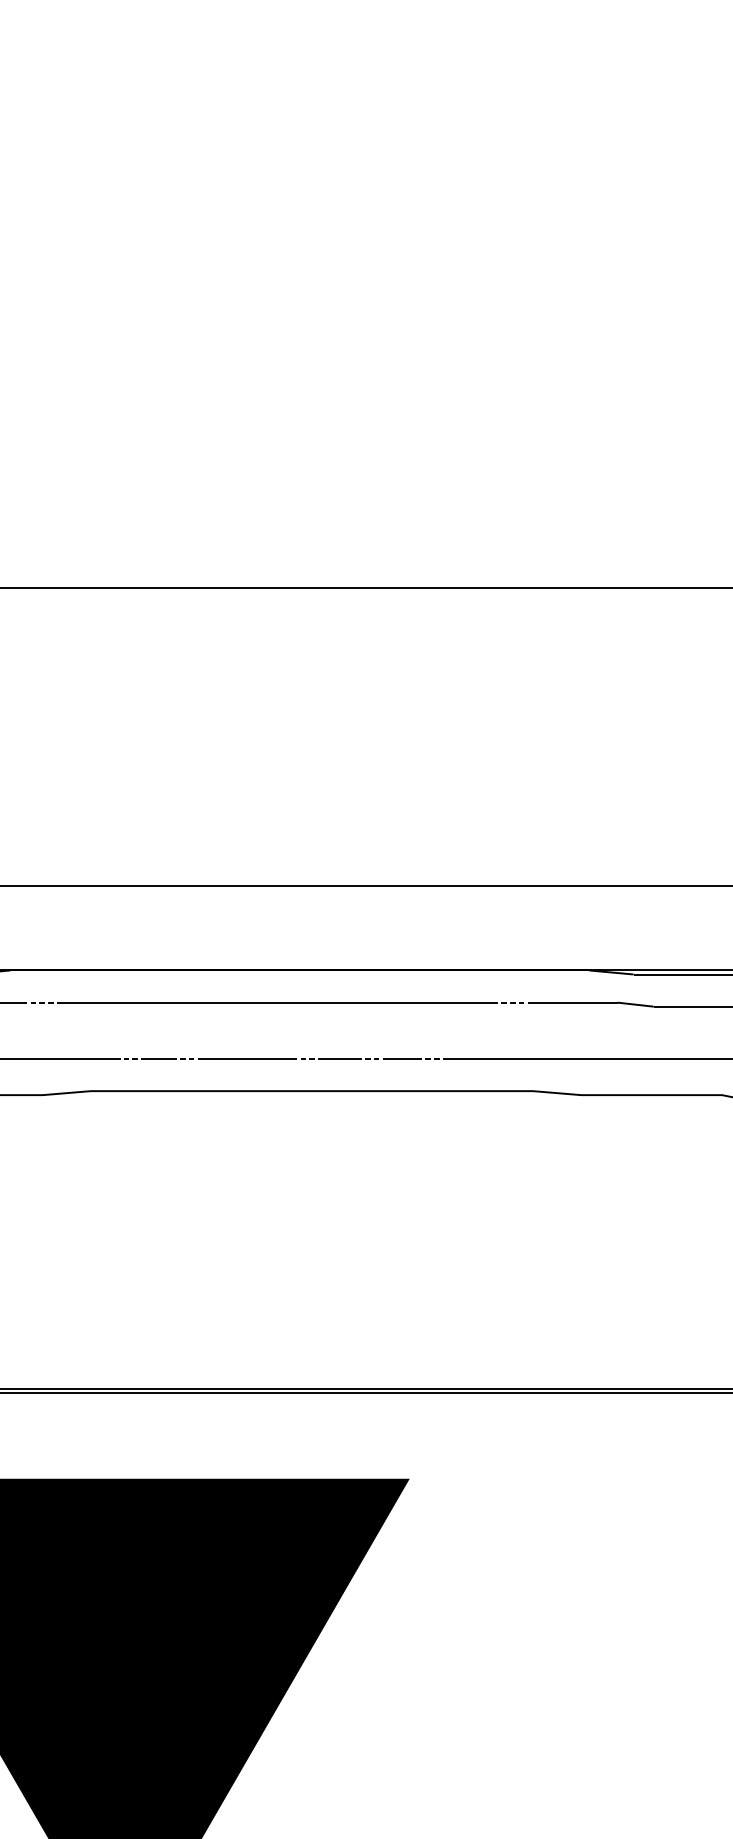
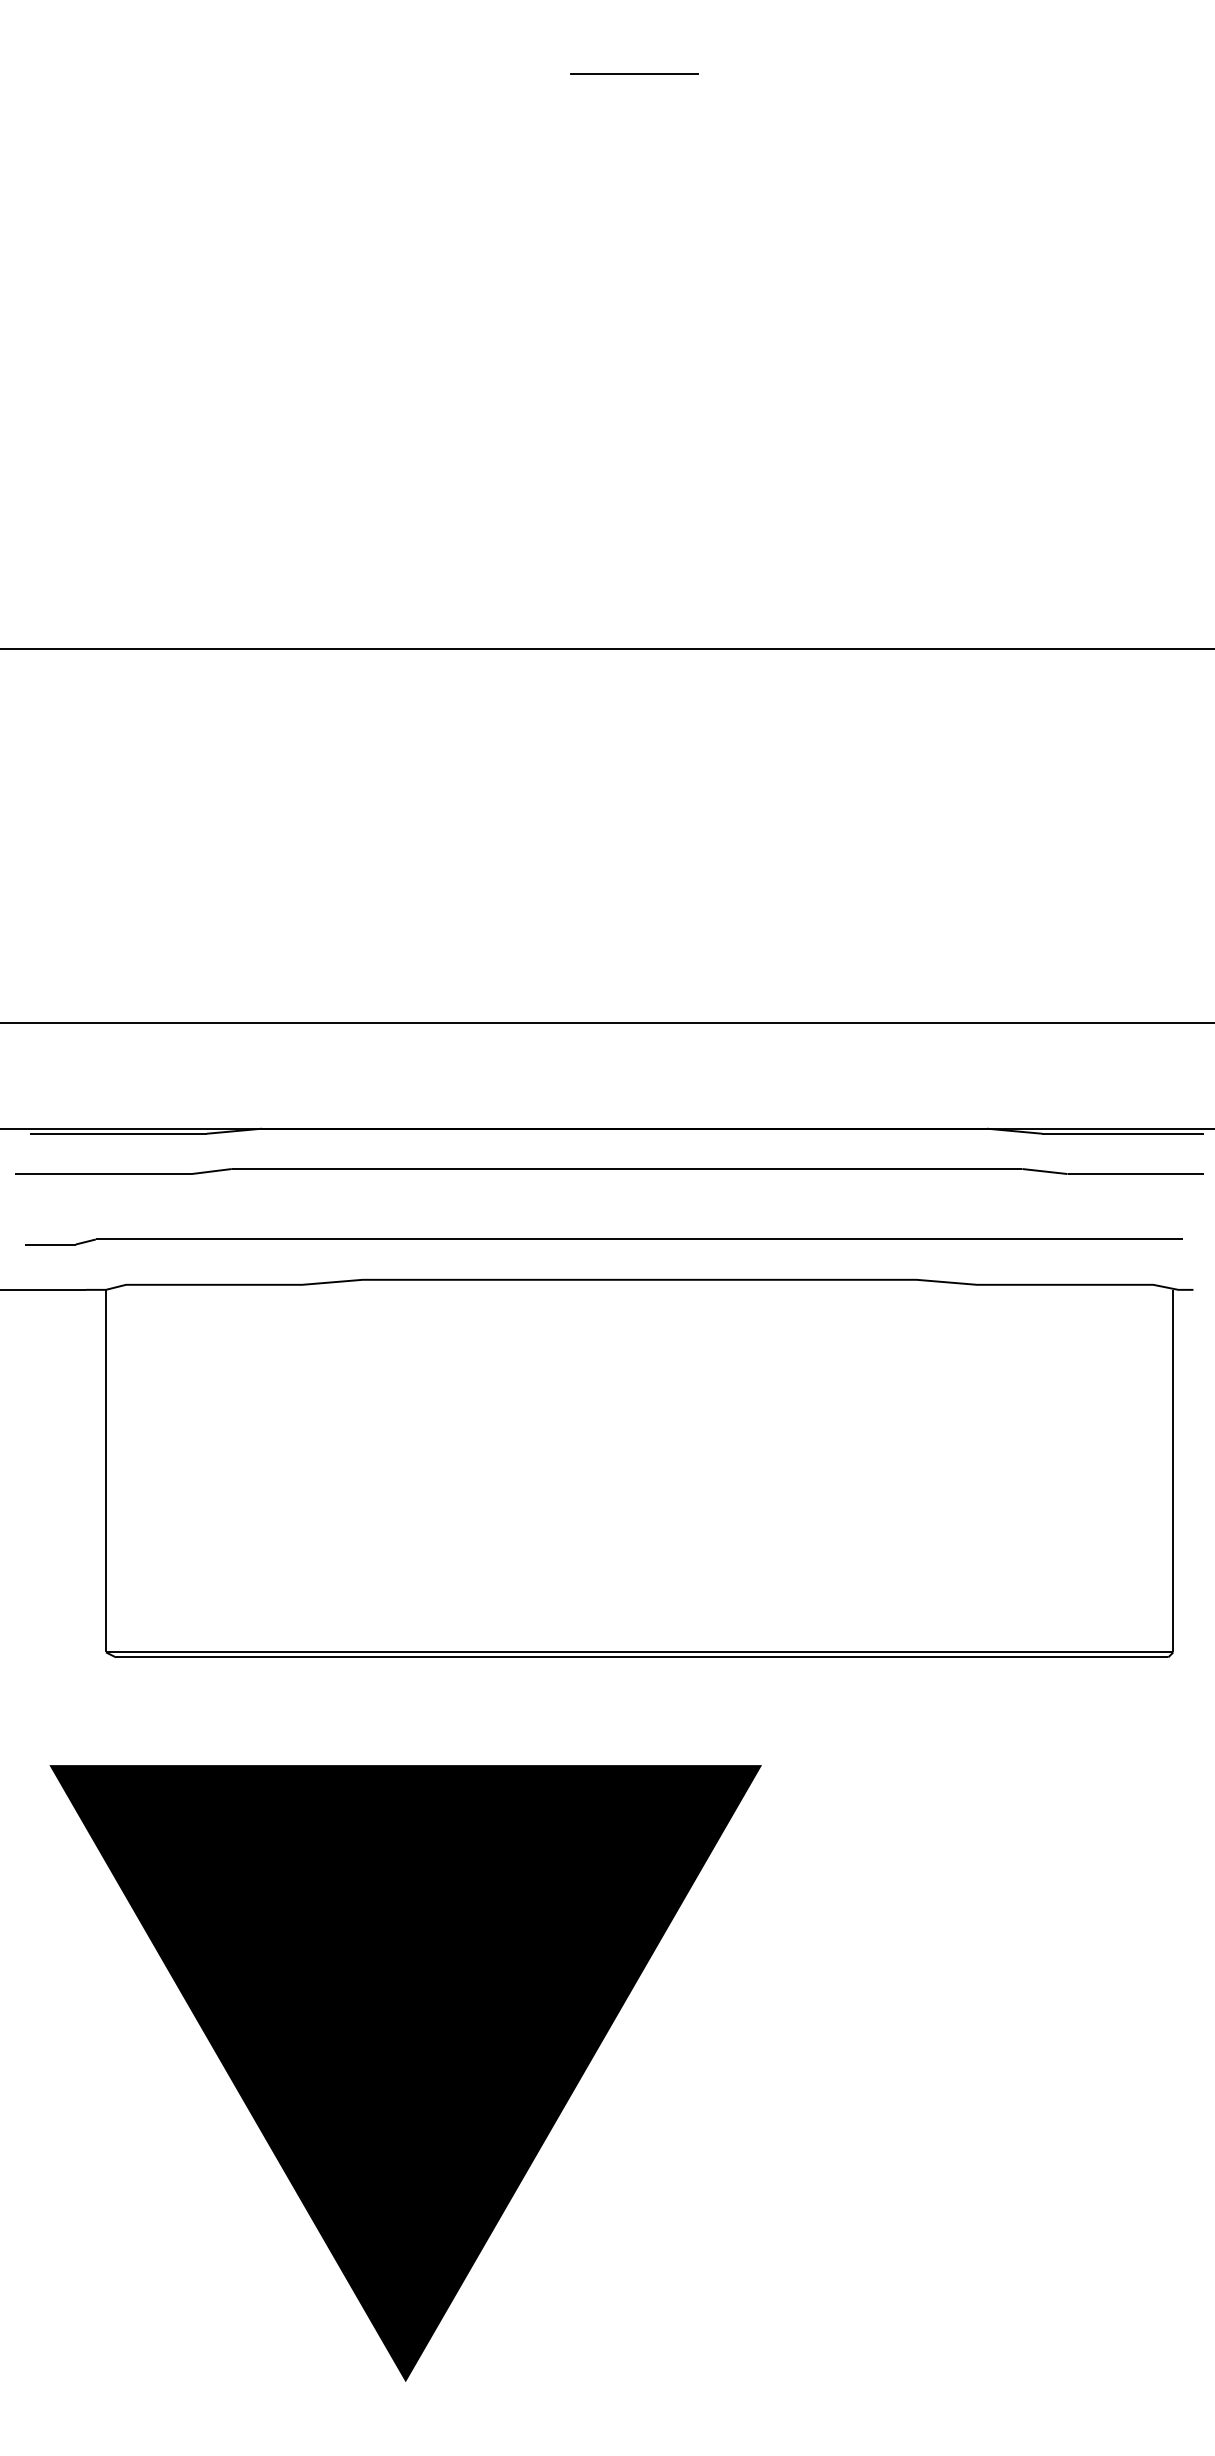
line: (307, 127) -> (634, 73), added
line: (41, 1003) -> (301, 1169), dashed -> solid
line: (512, 1003) -> (890, 1169), dashed -> solid
line: (128, 1058) -> (410, 1239), dashed -> solid
line: (188, 1058) -> (484, 1239), dashed -> solid
line: (308, 1058) -> (635, 1239), dashed -> solid
line: (370, 1058) -> (712, 1239), dashed -> solid
line: (430, 1058) -> (788, 1239), dashed -> solid

